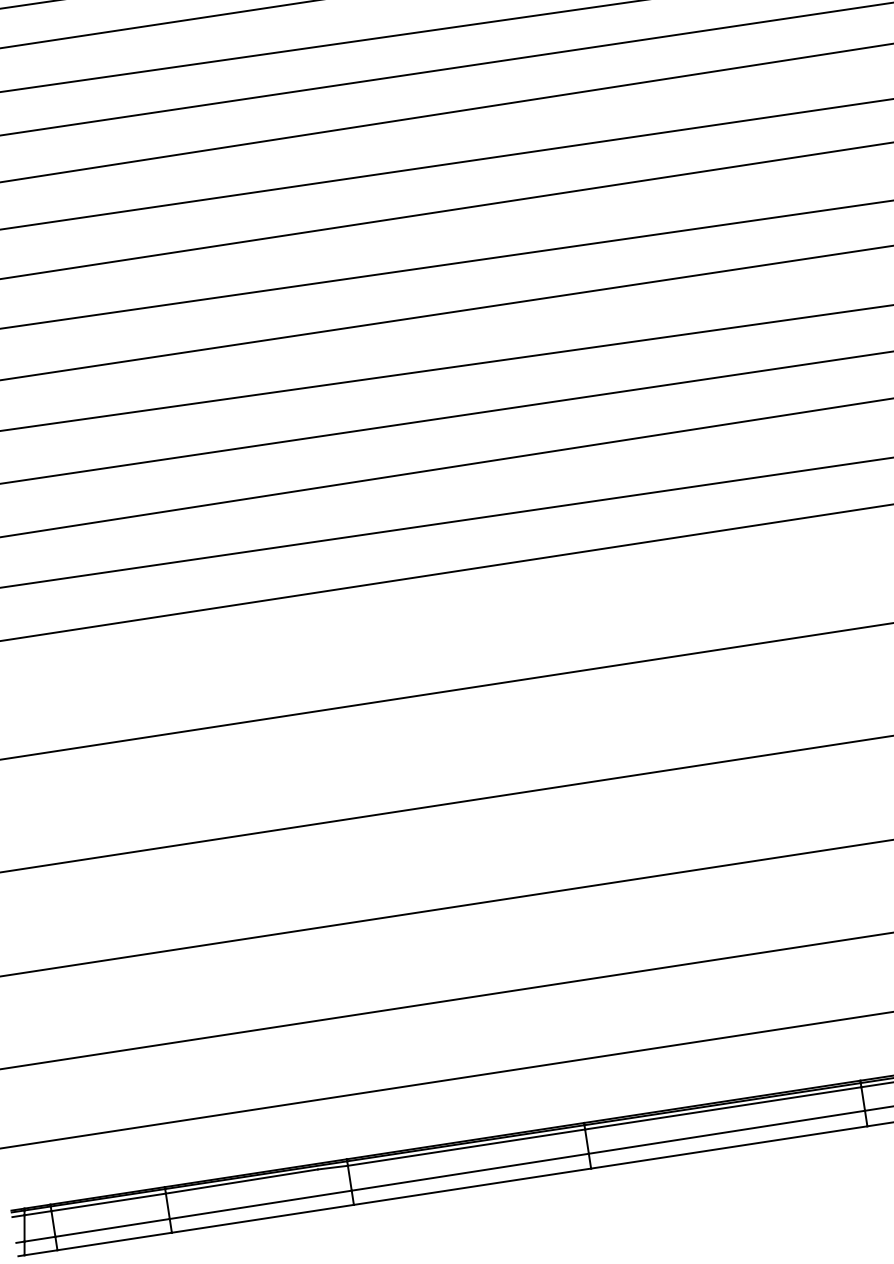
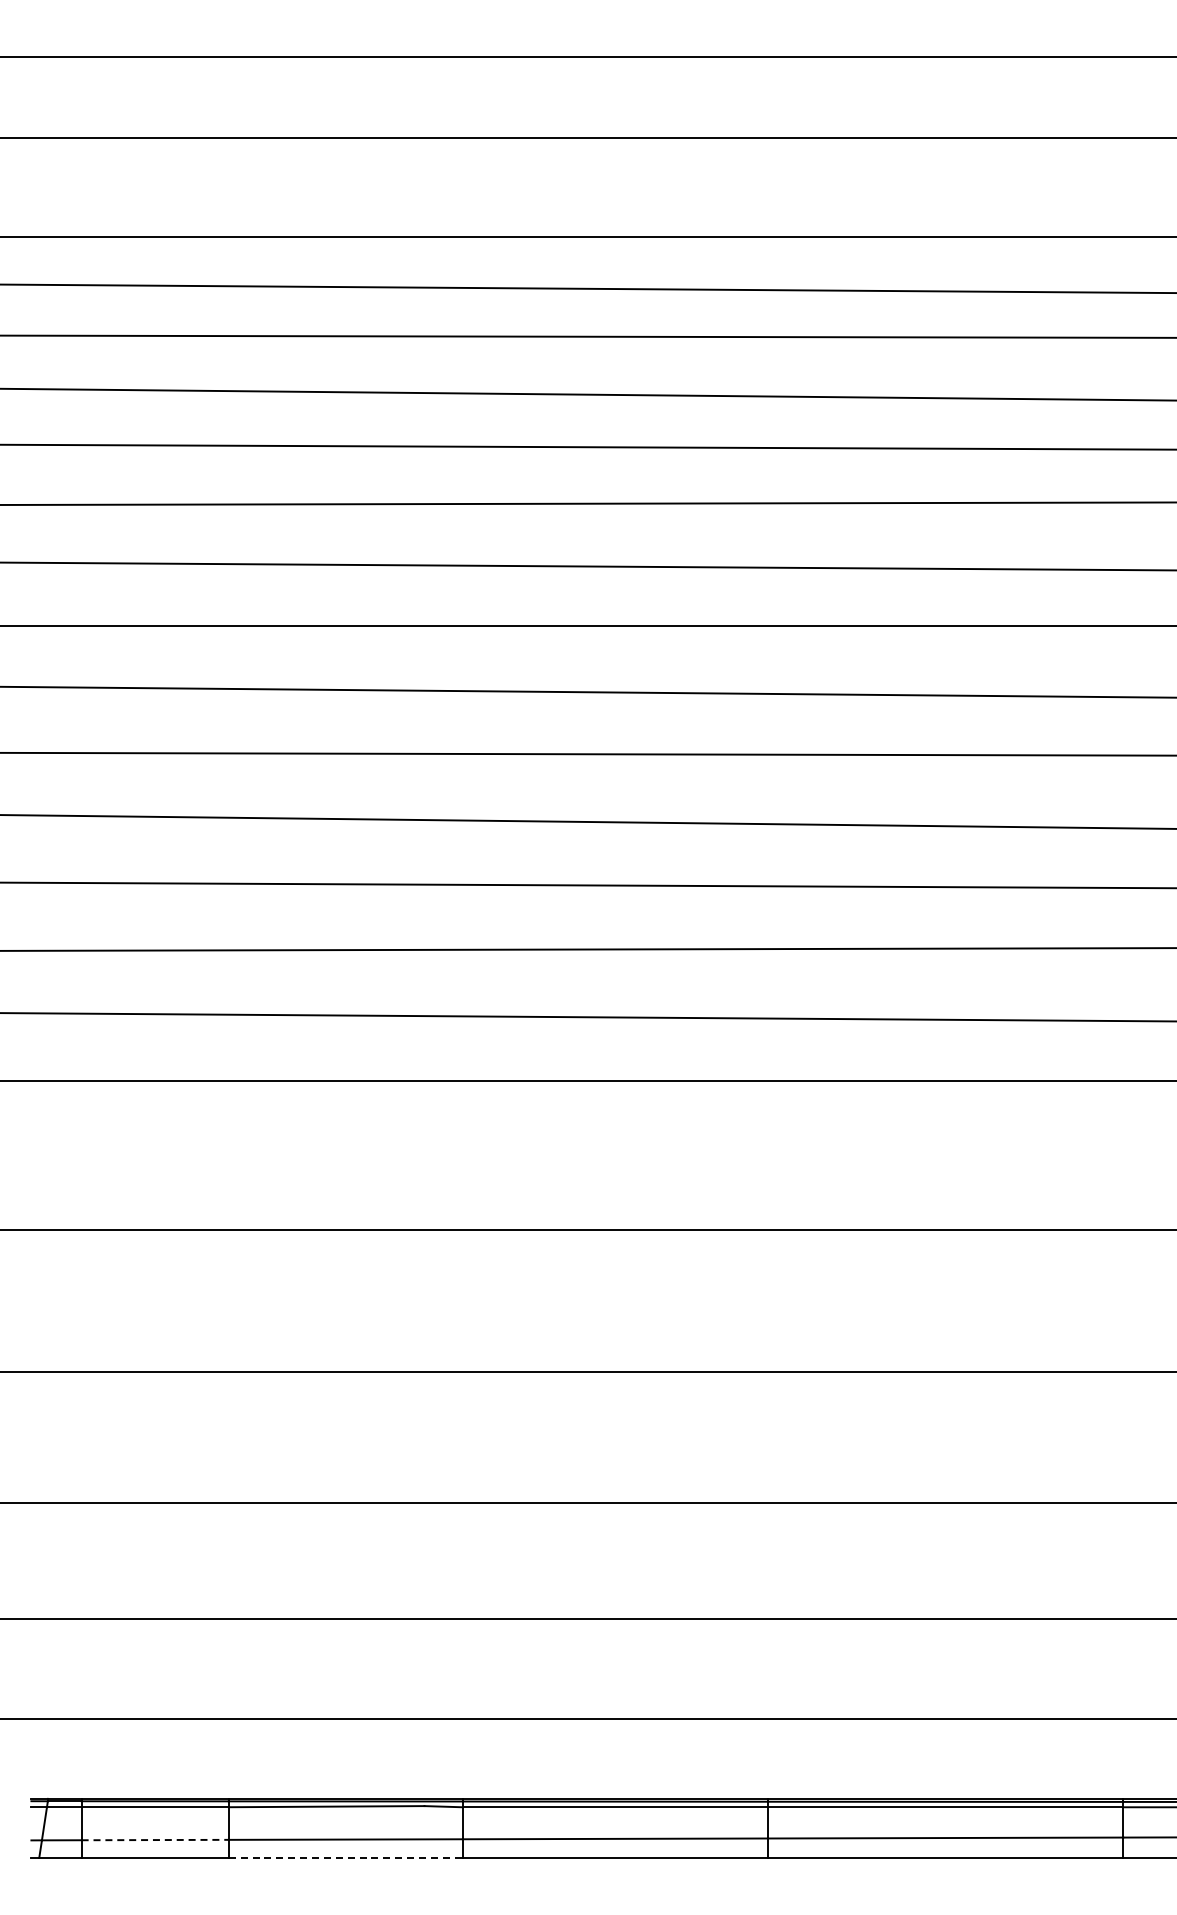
line: (263, 1218) -> (346, 1857), solid -> dashed
line: (112, 1228) -> (155, 1840), solid -> dashed

